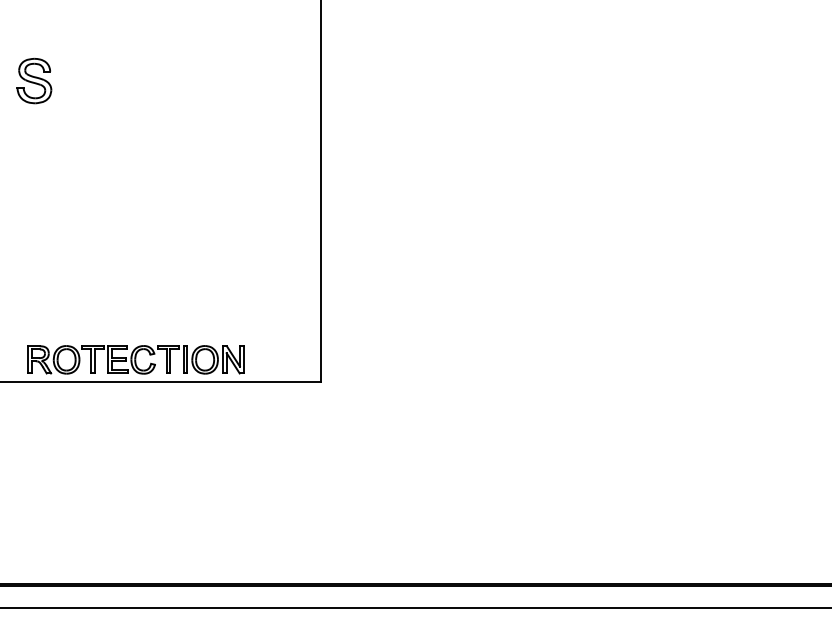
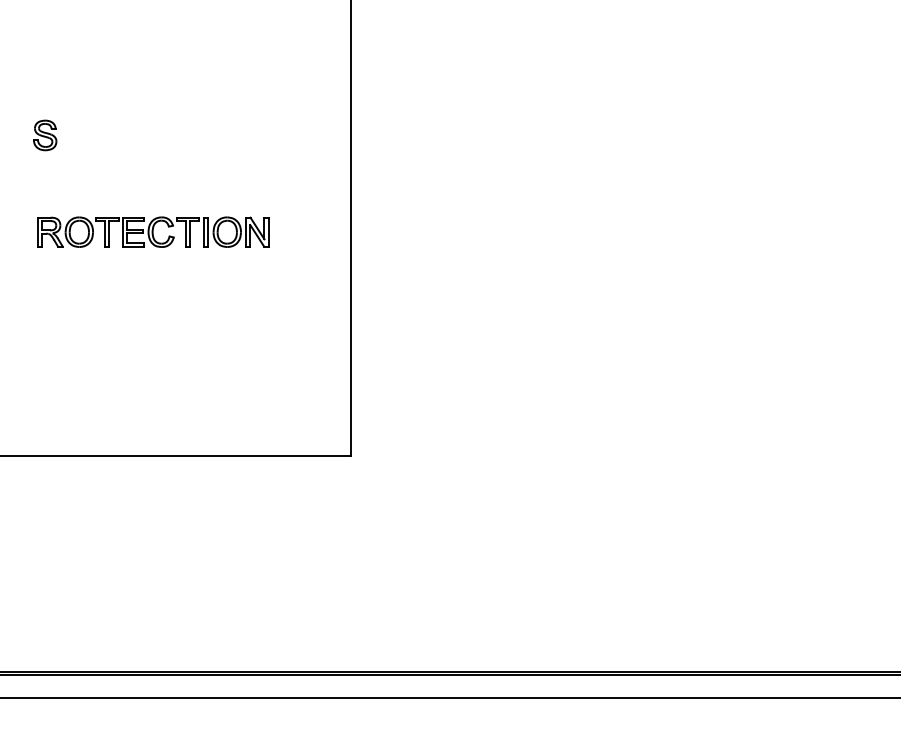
part: (34, 81) -> (45, 135), size x0.62
part: (136, 359) -> (153, 231), moved

